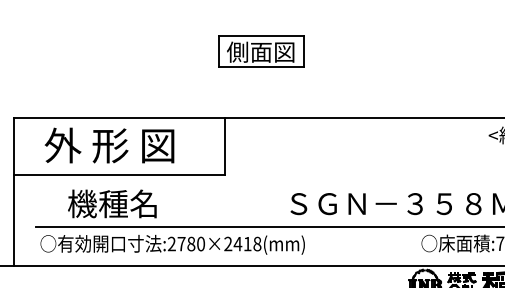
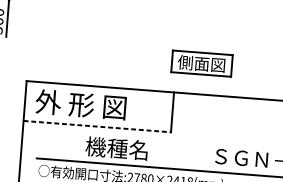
part: (261, 51) -> (202, 63), moved
text: (109, 145) -> (80, 104), moved
line: (119, 174) -> (97, 126), solid -> dashed
text: (112, 203) -> (116, 148), moved

